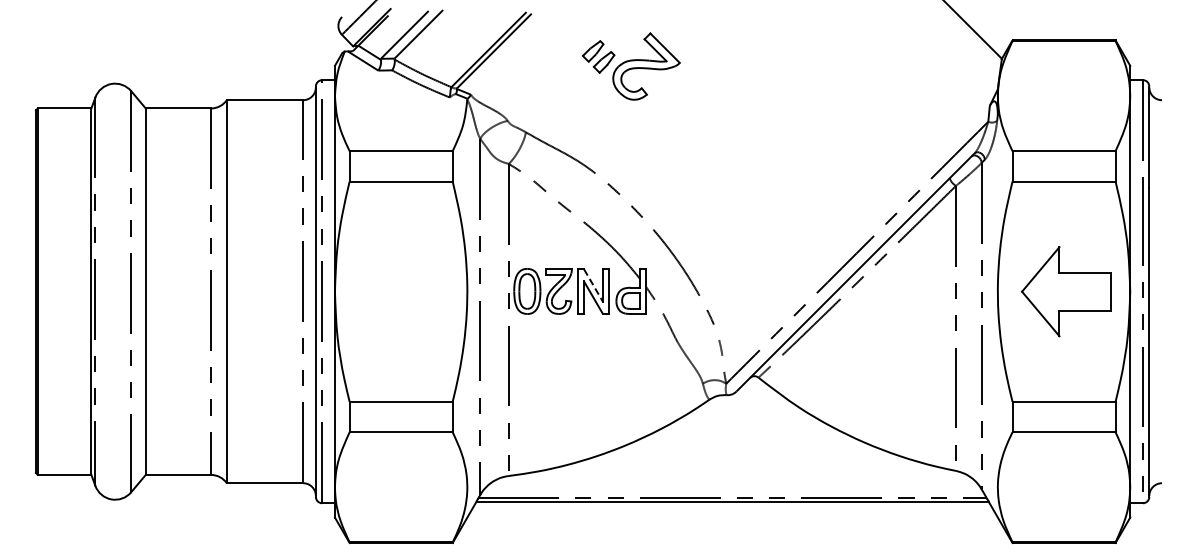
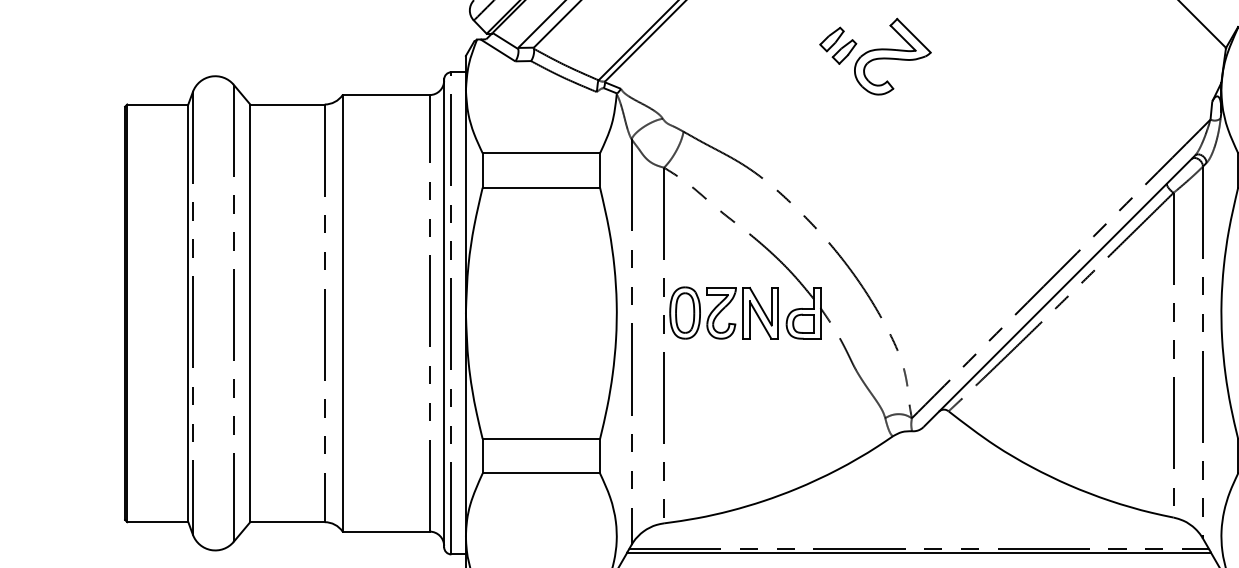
part: (631, 66) -> (875, 56), moved
line: (593, 286) -> (760, 307), dashed -> solid

